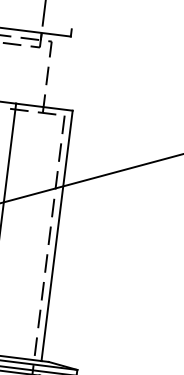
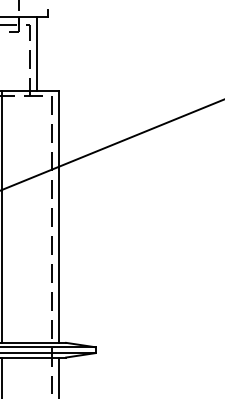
line: (55, 71) -> (36, 53), added

